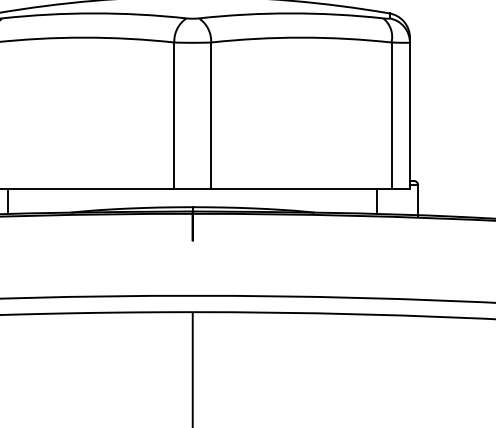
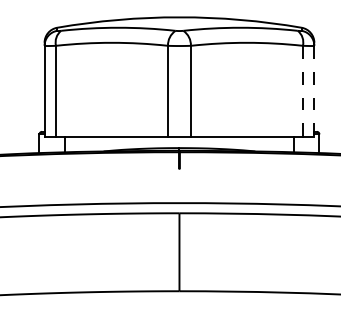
line: (390, 116) -> (302, 91), solid -> dashed
line: (410, 116) -> (314, 91), solid -> dashed

